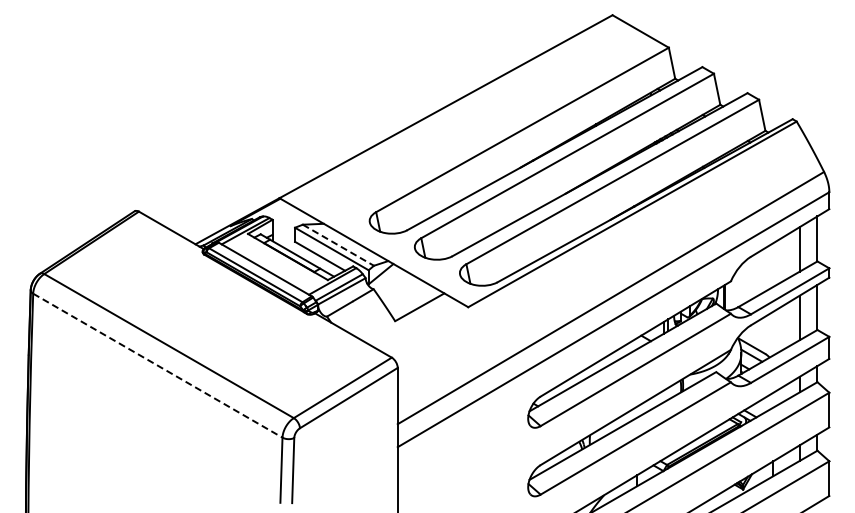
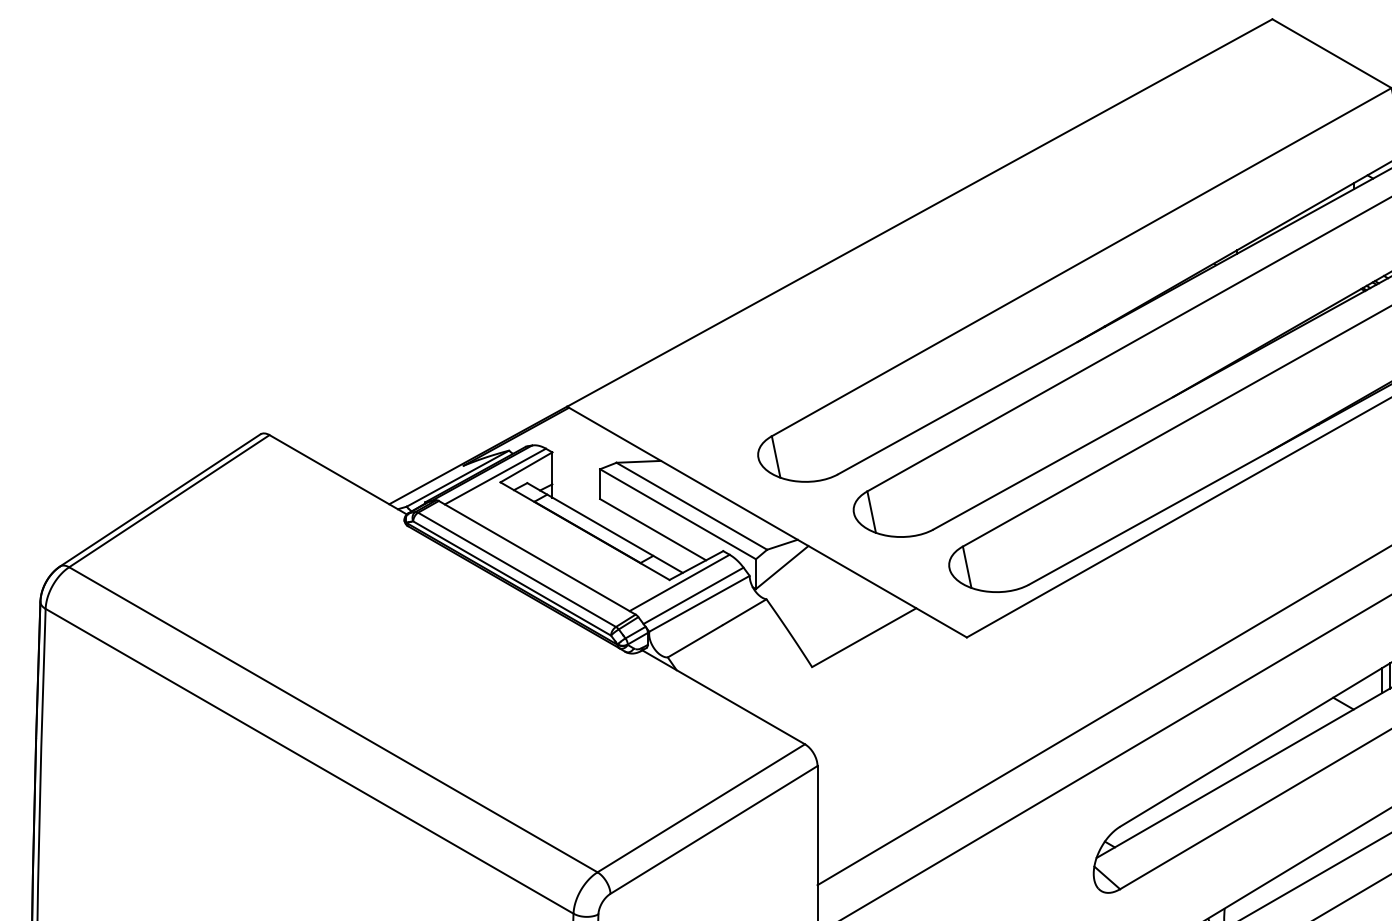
line: (338, 245) -> (692, 506), dashed -> solid
line: (157, 365) -> (308, 760), dashed -> solid

